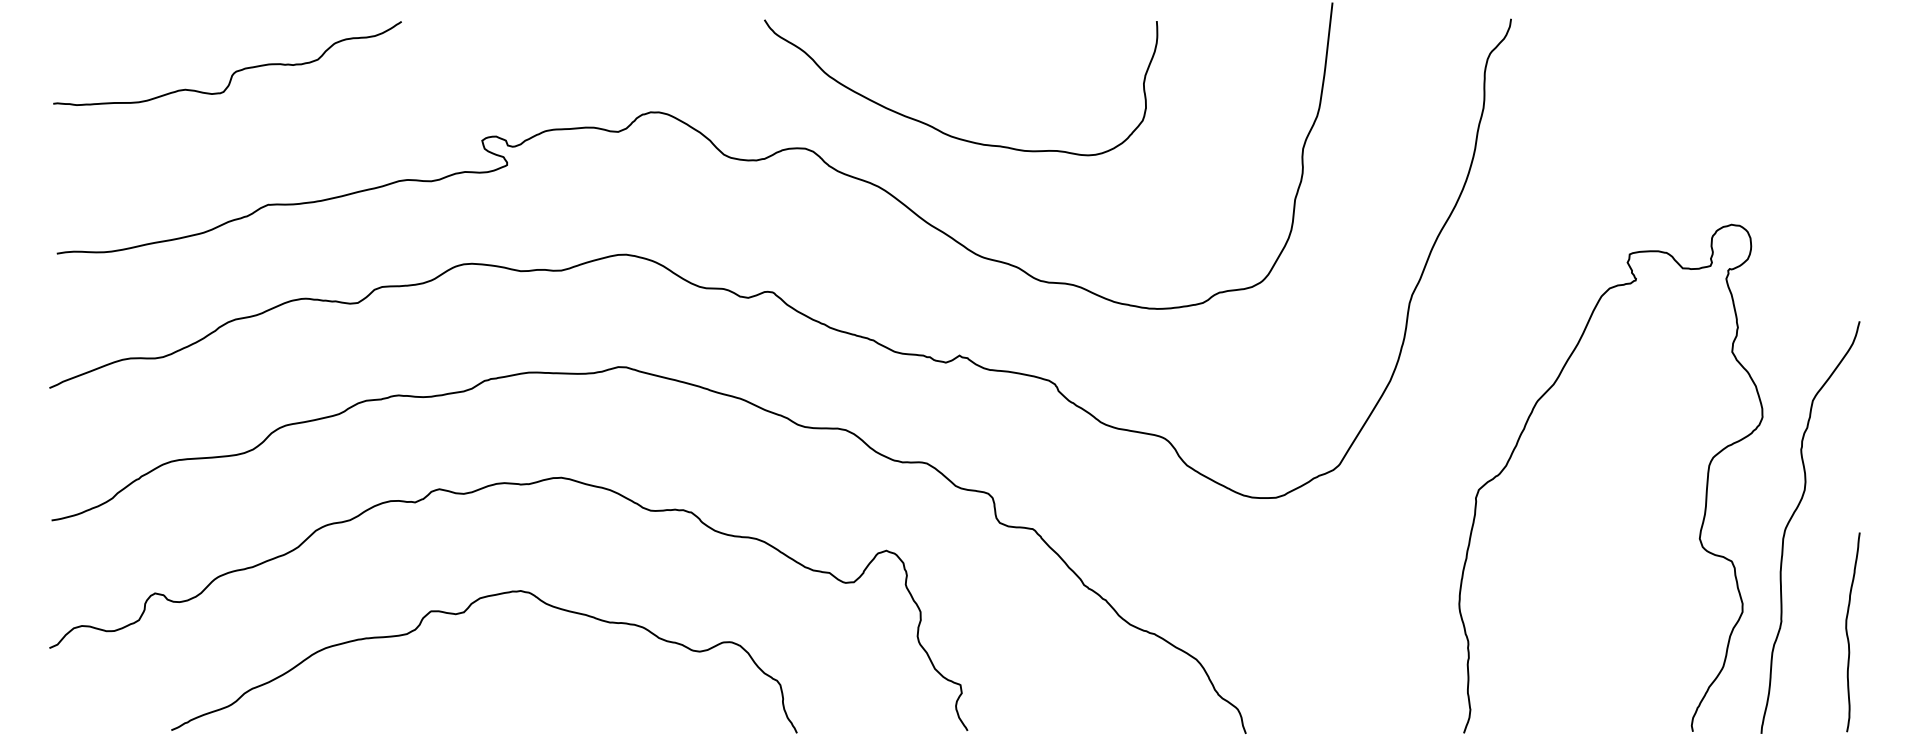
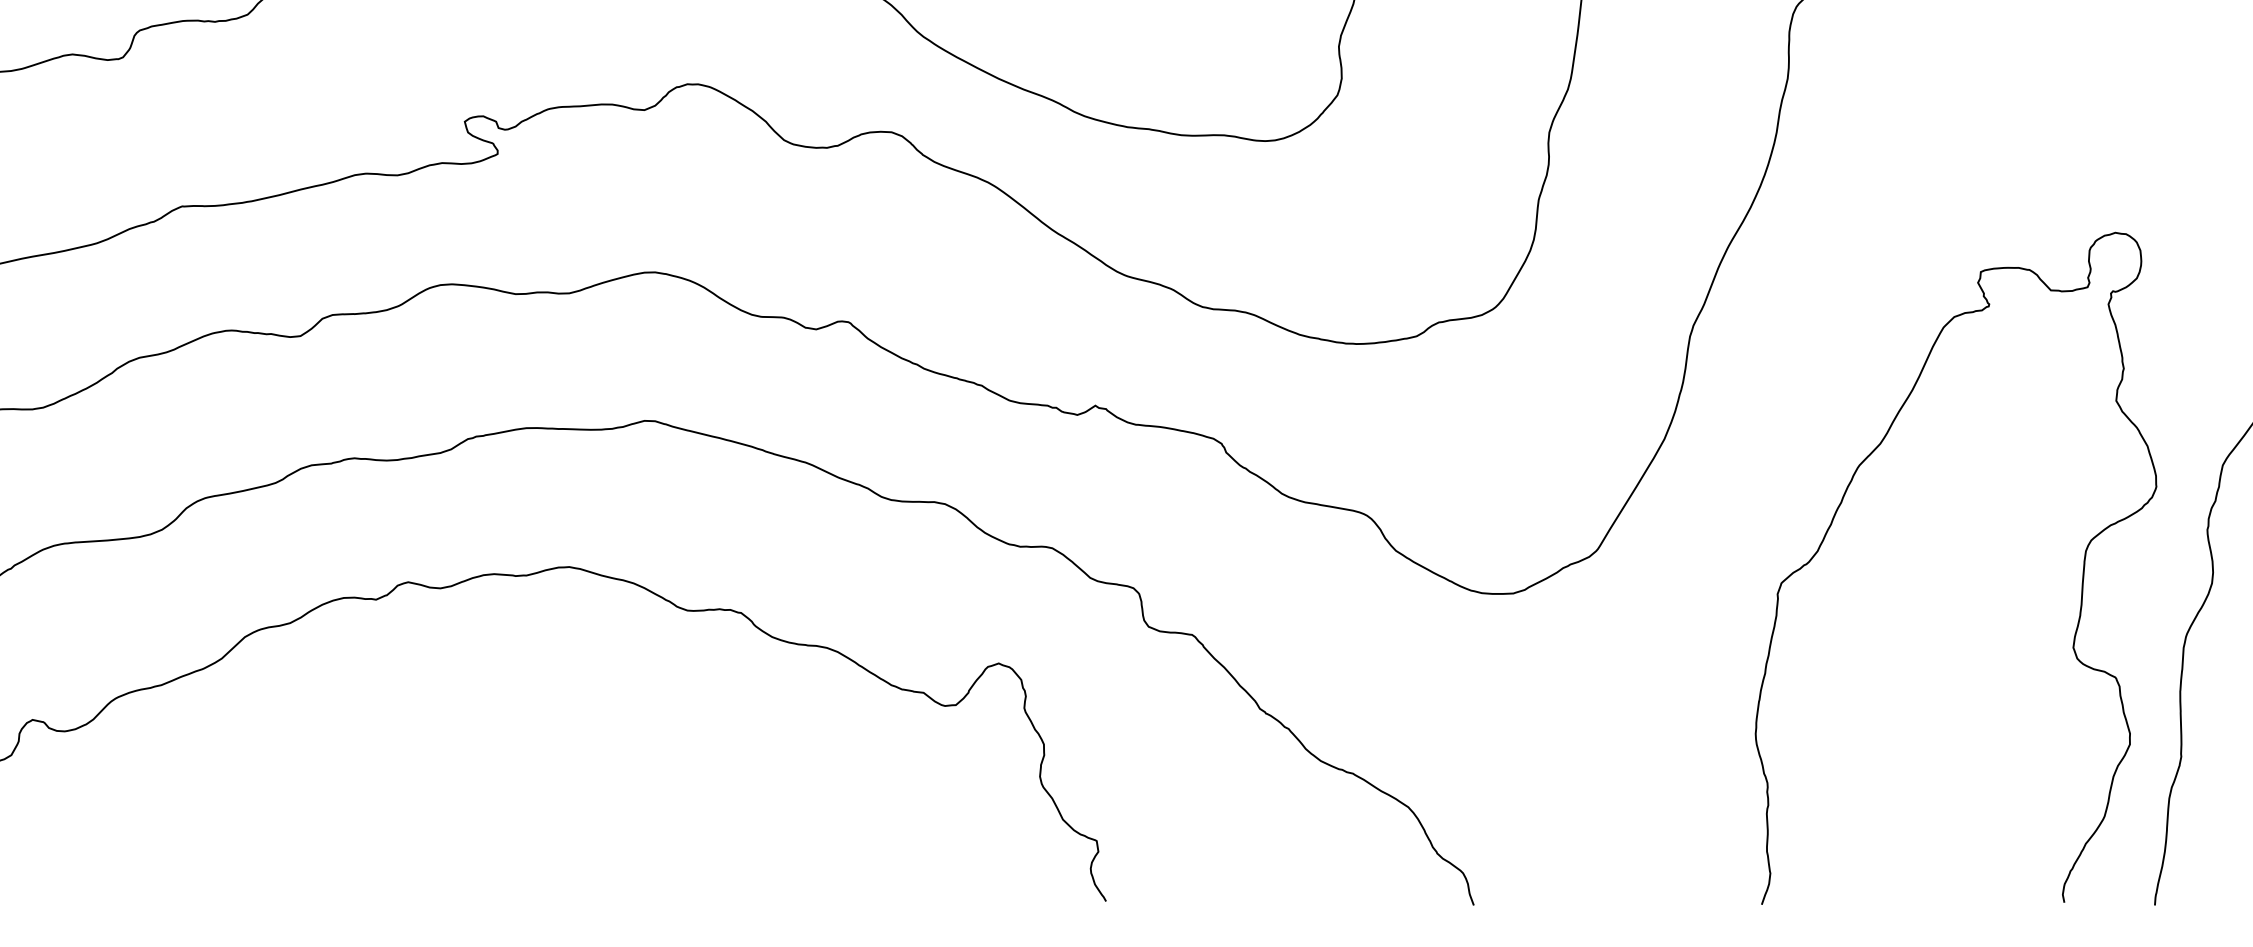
curve: (464, 613) -> (441, 746), removed

